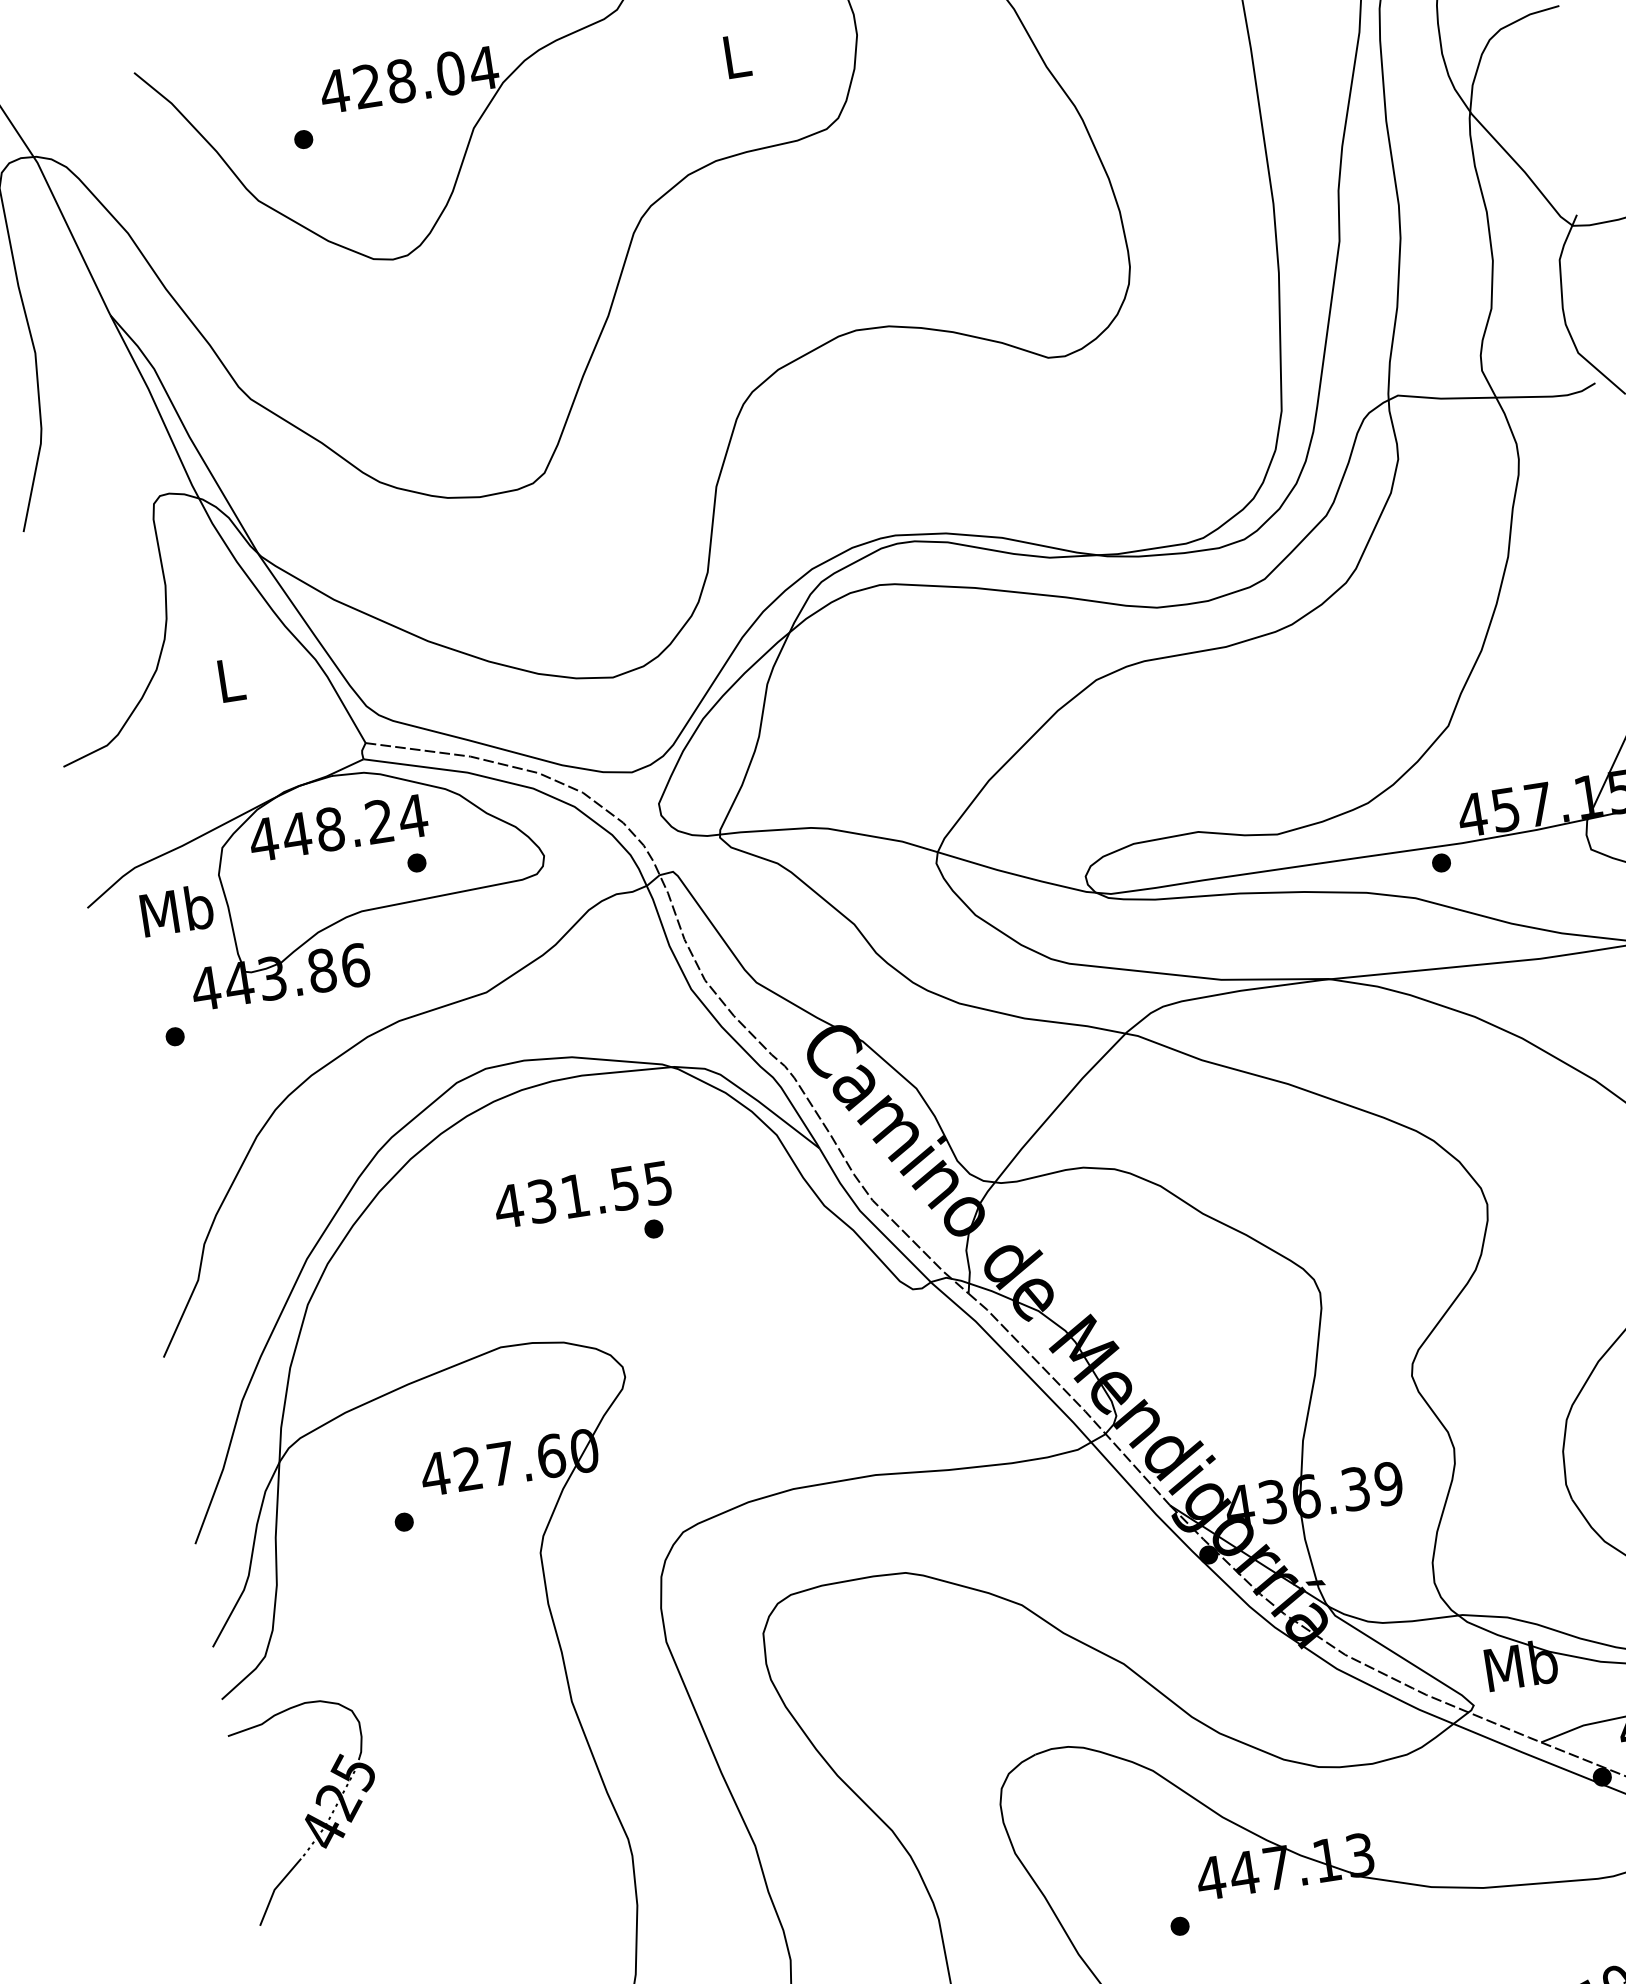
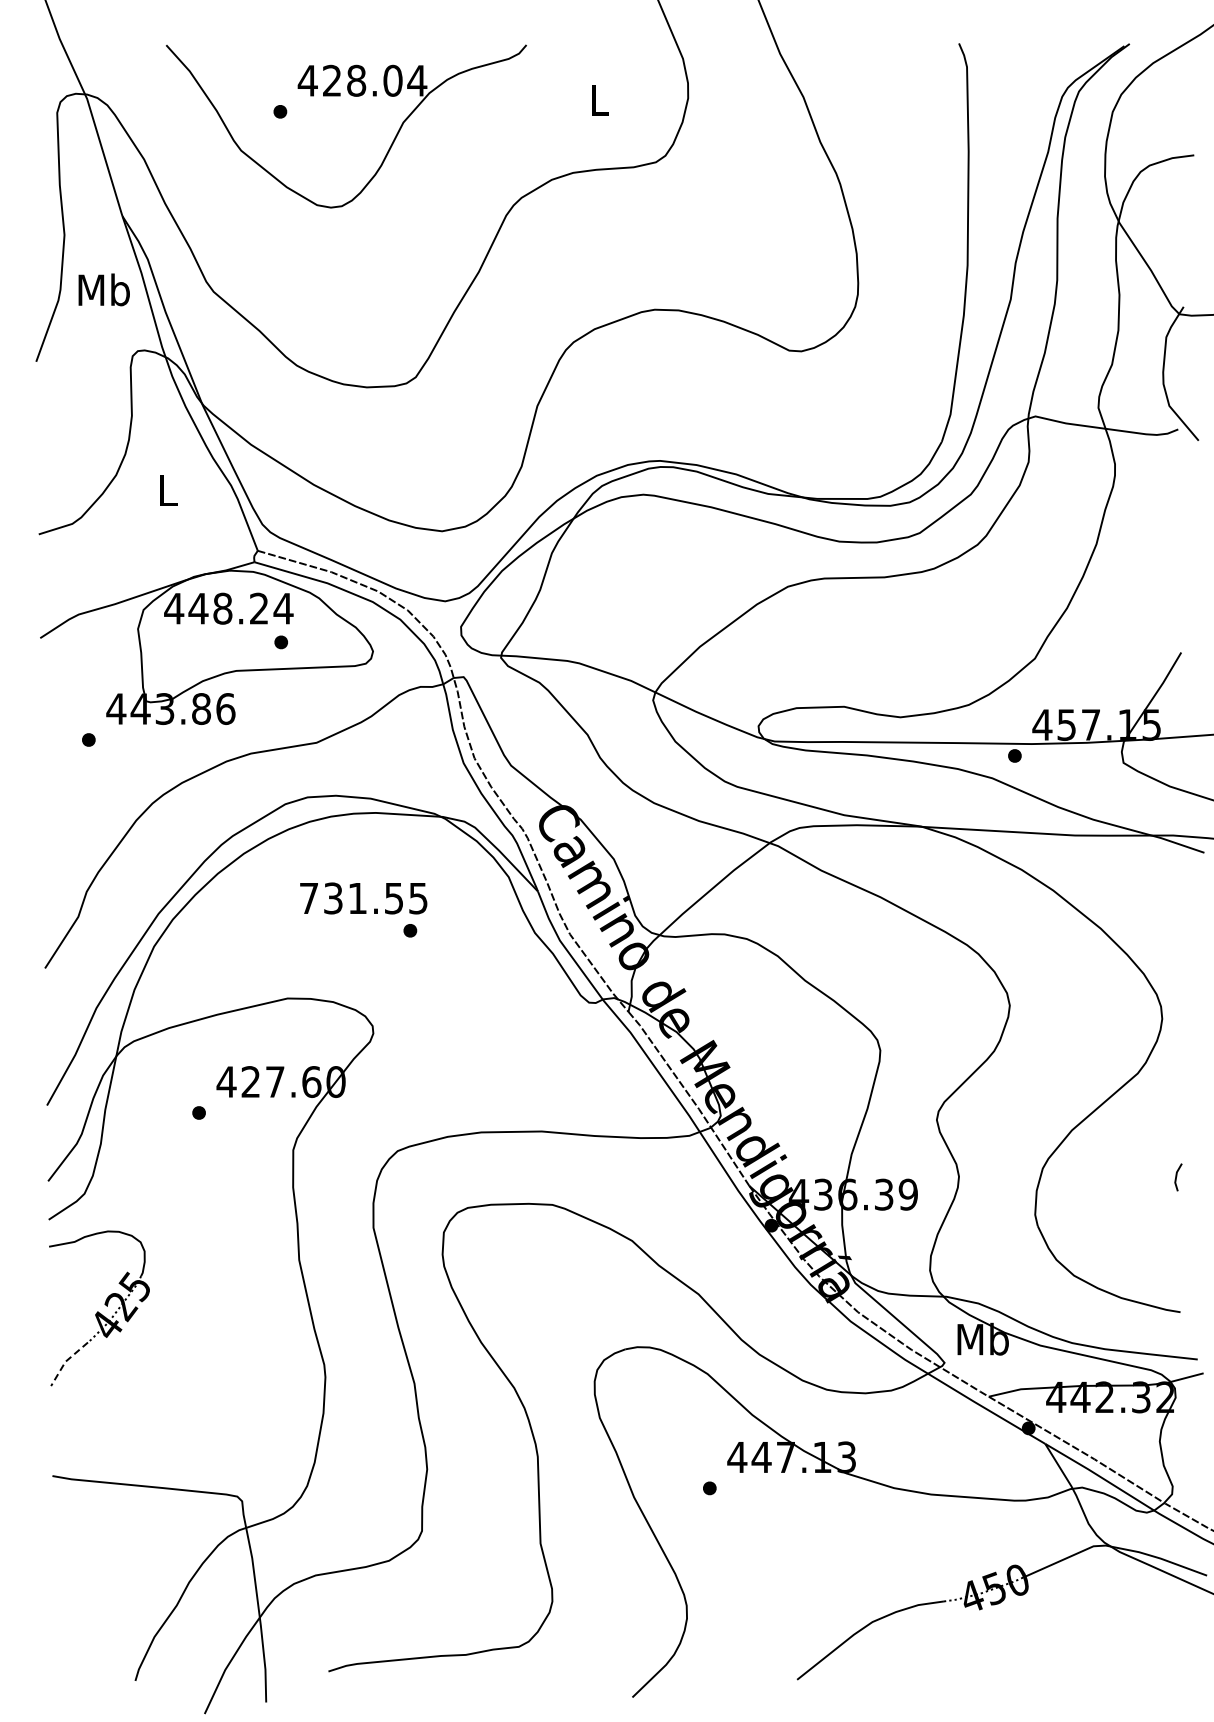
text: (176, 910) -> (103, 289), moved
text: (508, 1206) -> (308, 898), 431.55 -> 731.55
line: (274, 1889) -> (65, 1361), solid -> dashed

